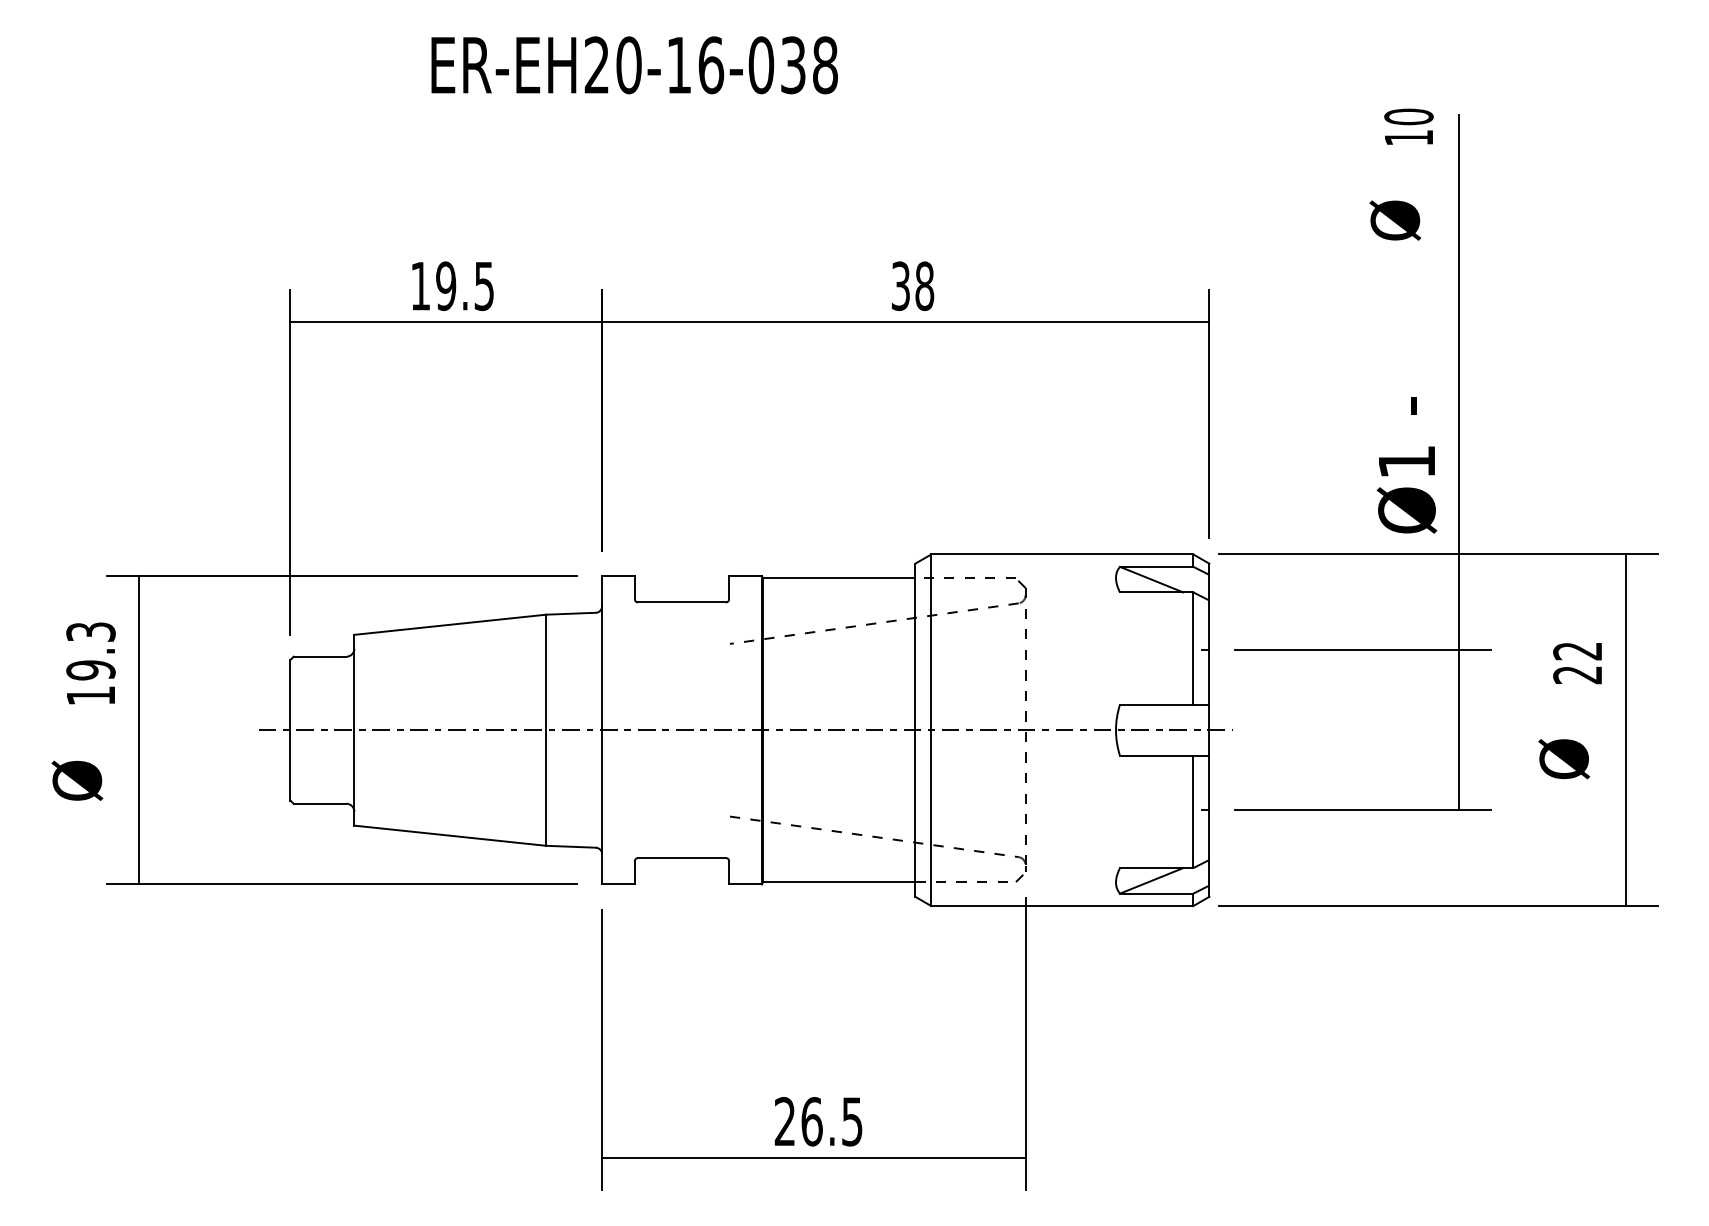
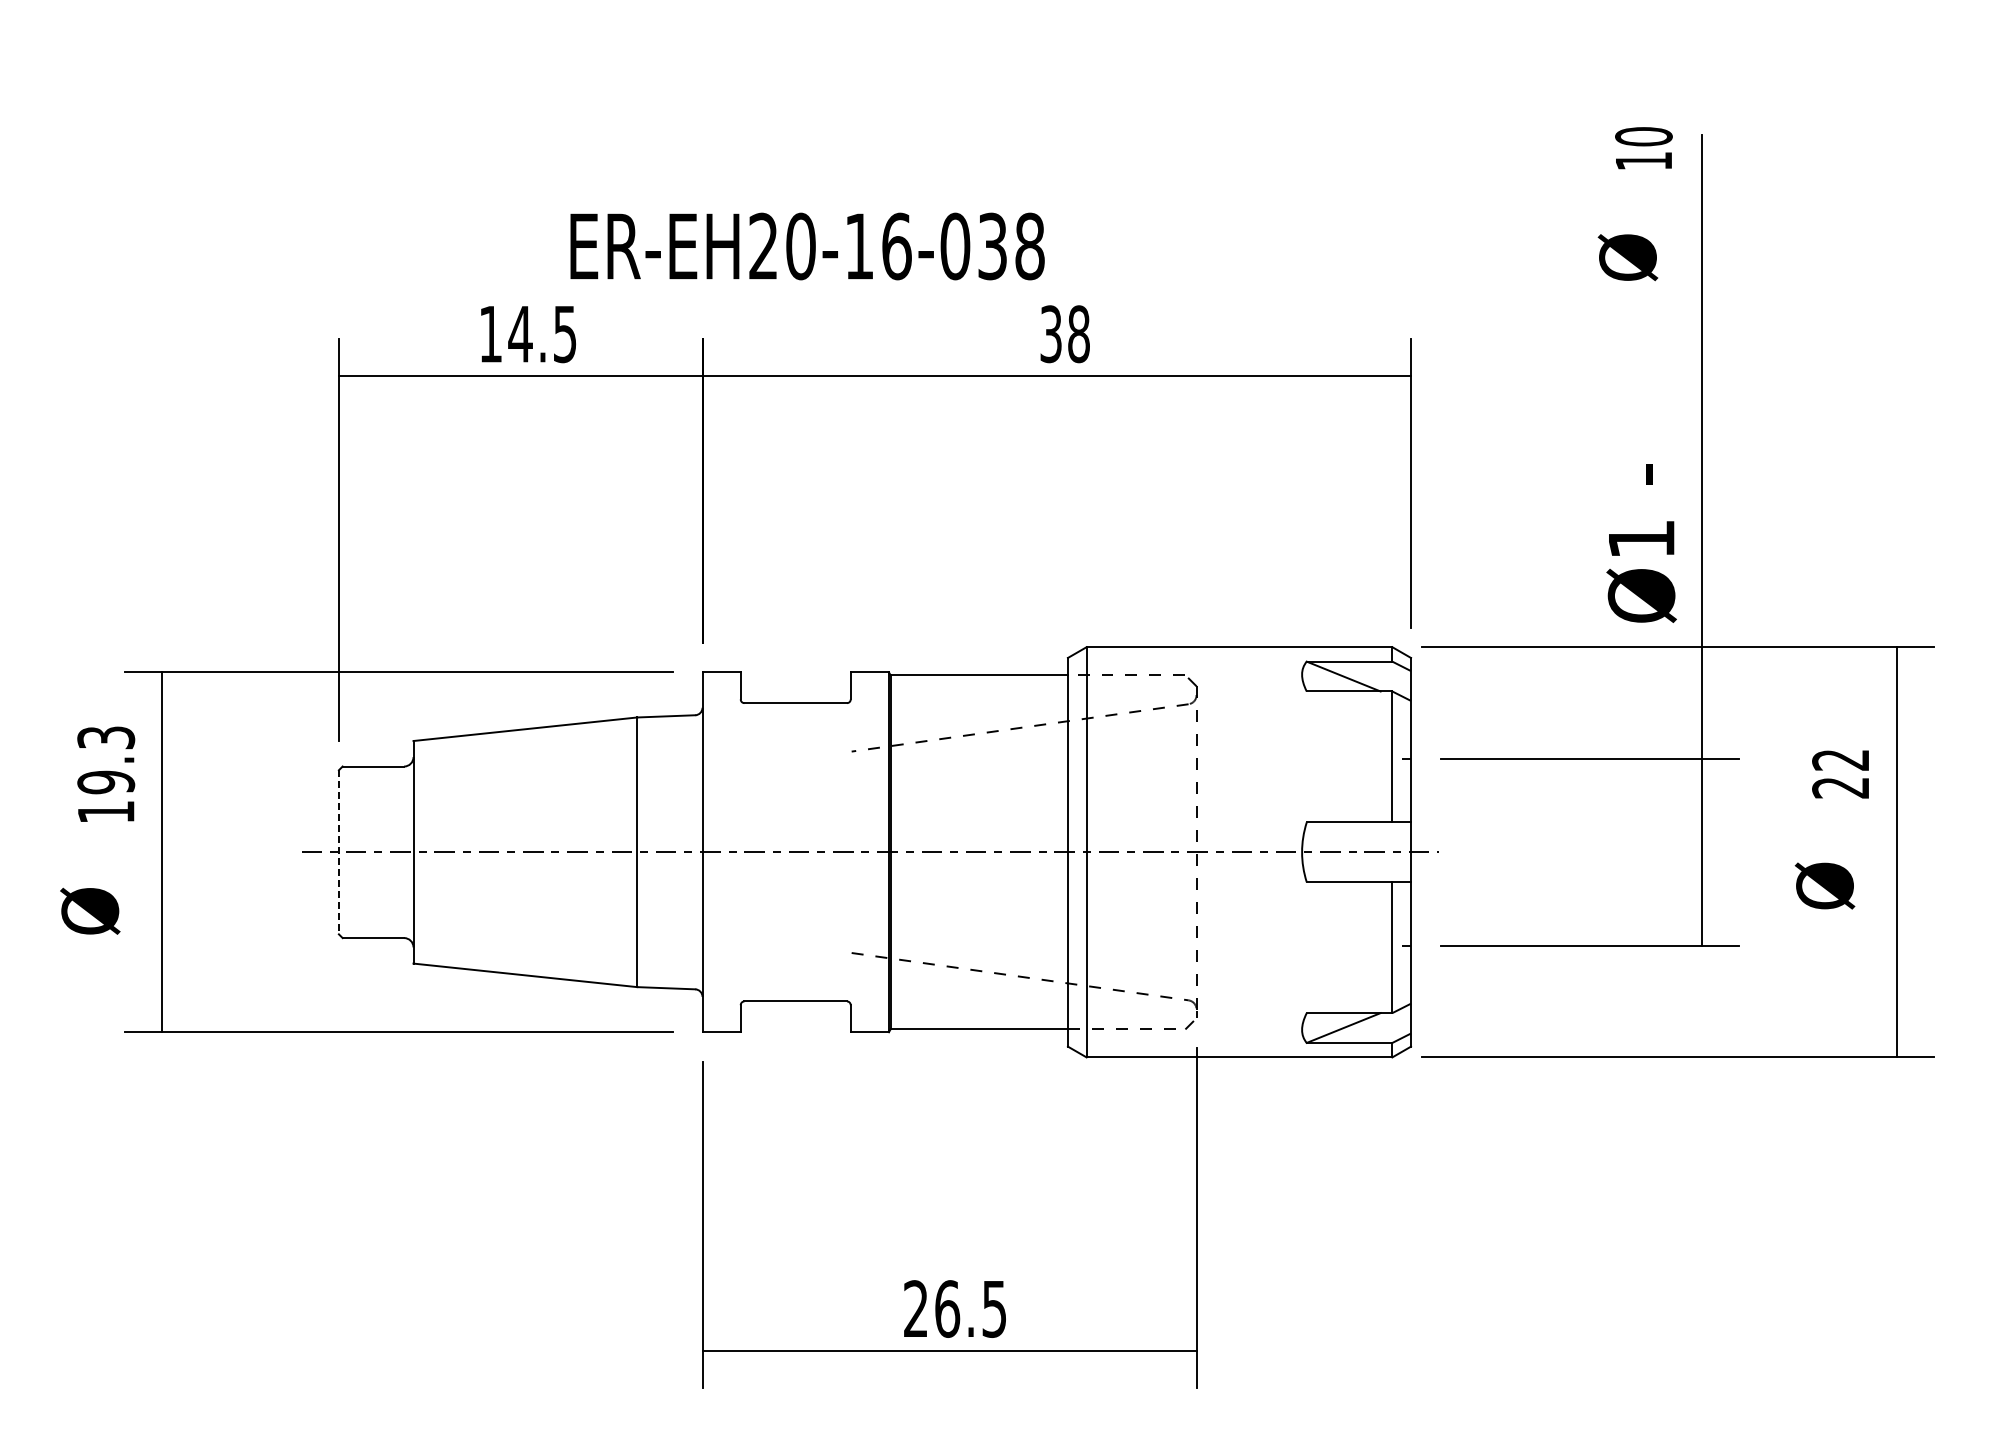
text: (634, 65) -> (807, 246), moved
text: (446, 286) -> (520, 334), 19.5 -> 14.5
line: (290, 730) -> (338, 852), solid -> dashed

